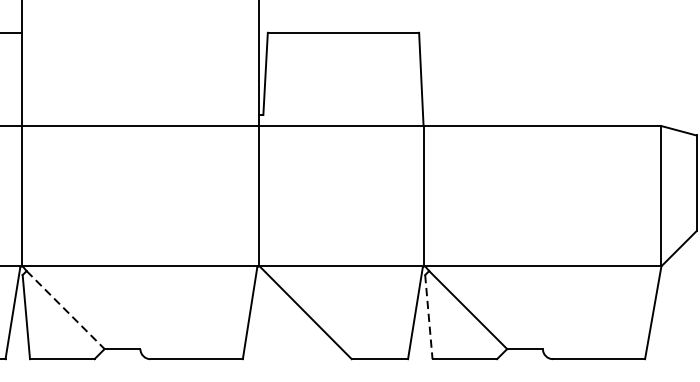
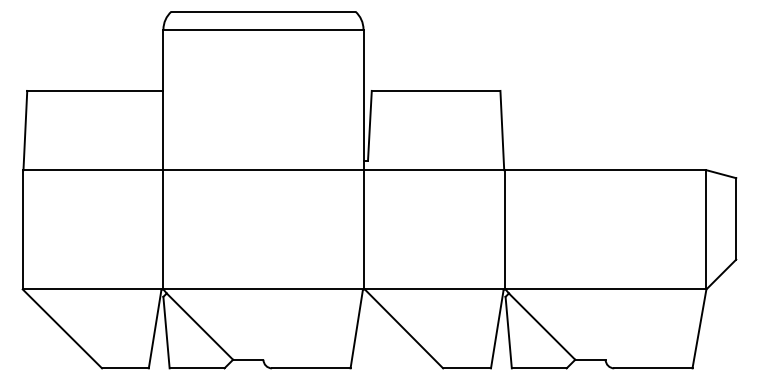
line: (65, 309) -> (199, 326), dashed -> solid
line: (428, 316) -> (508, 332), dashed -> solid

